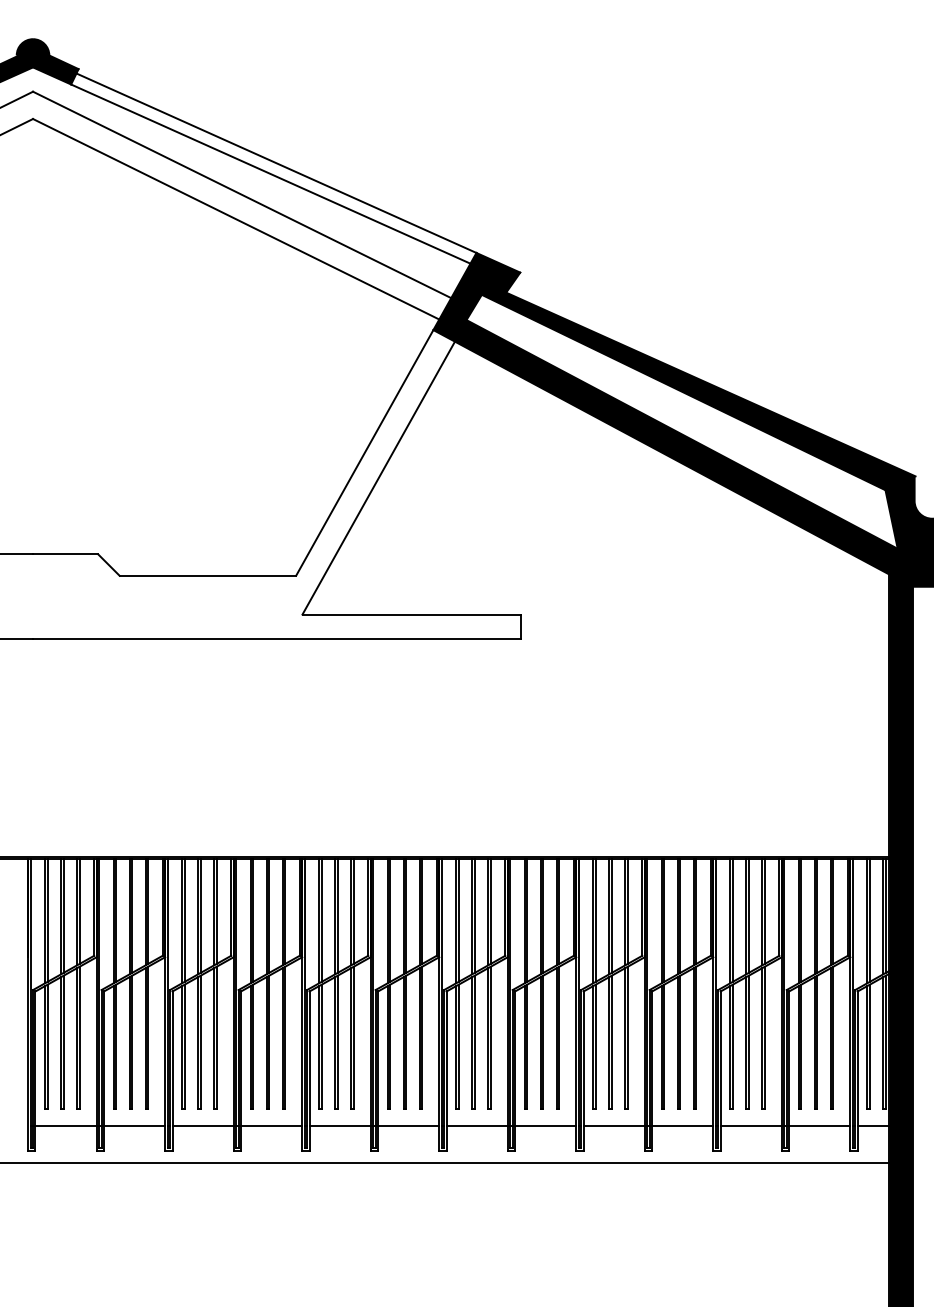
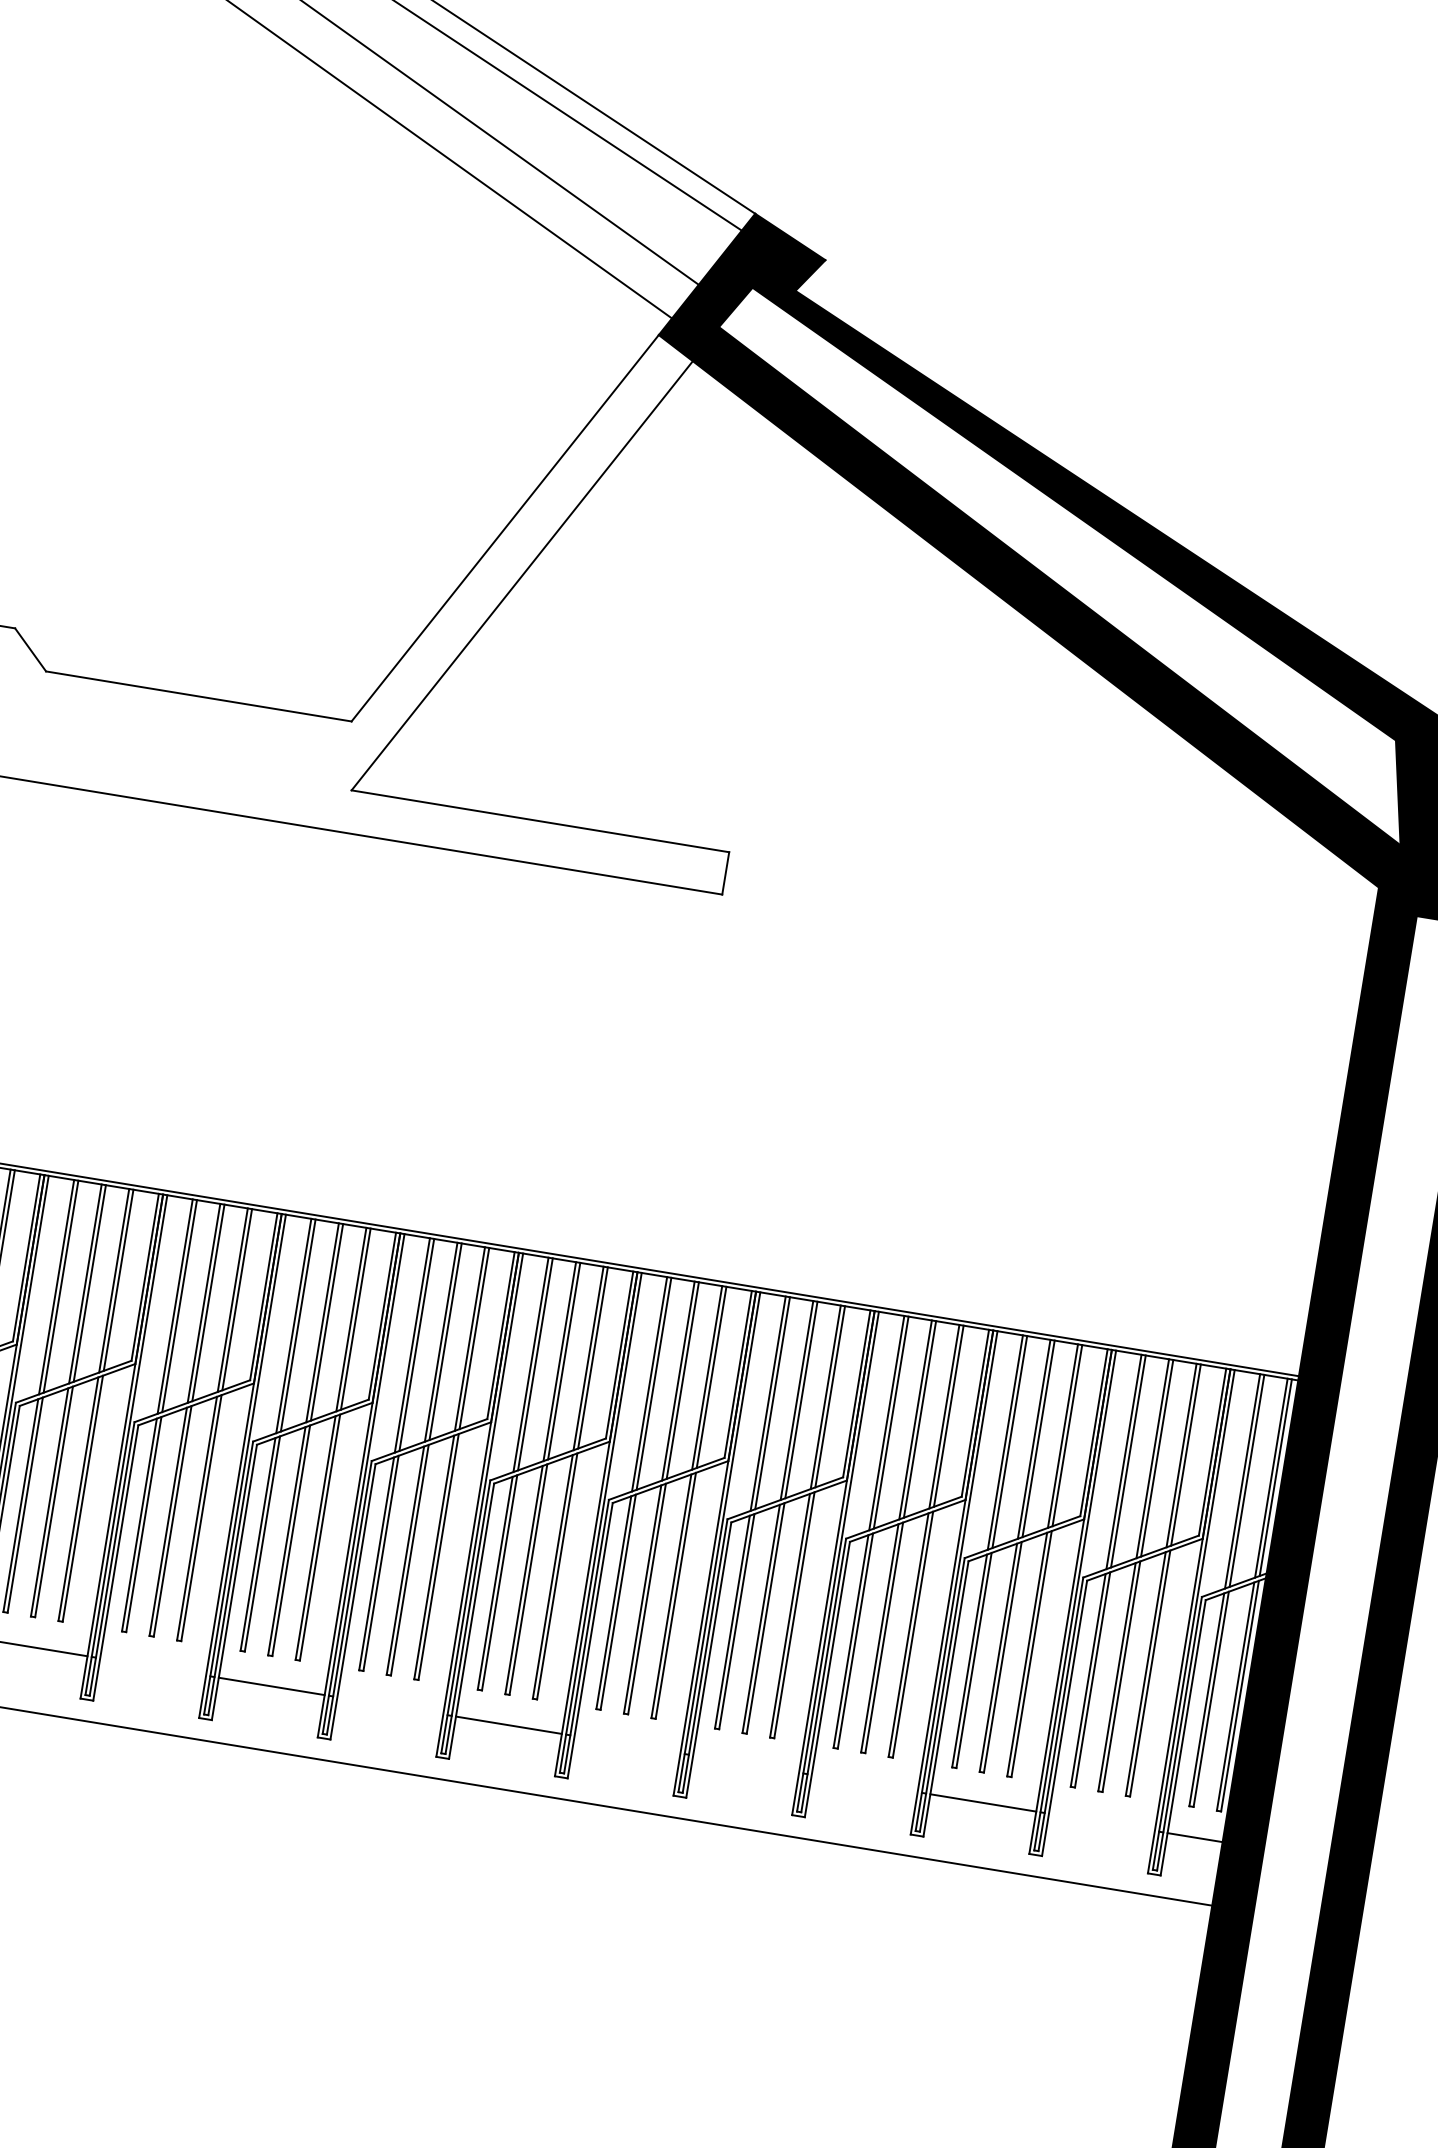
line: (271, 1126) -> (152, 1667), removed
line: (408, 1126) -> (389, 1706), removed
line: (545, 1126) -> (627, 1745), removed
line: (613, 1126) -> (744, 1764), removed
line: (682, 1126) -> (864, 1784), removed
line: (819, 1126) -> (1101, 1823), removed

